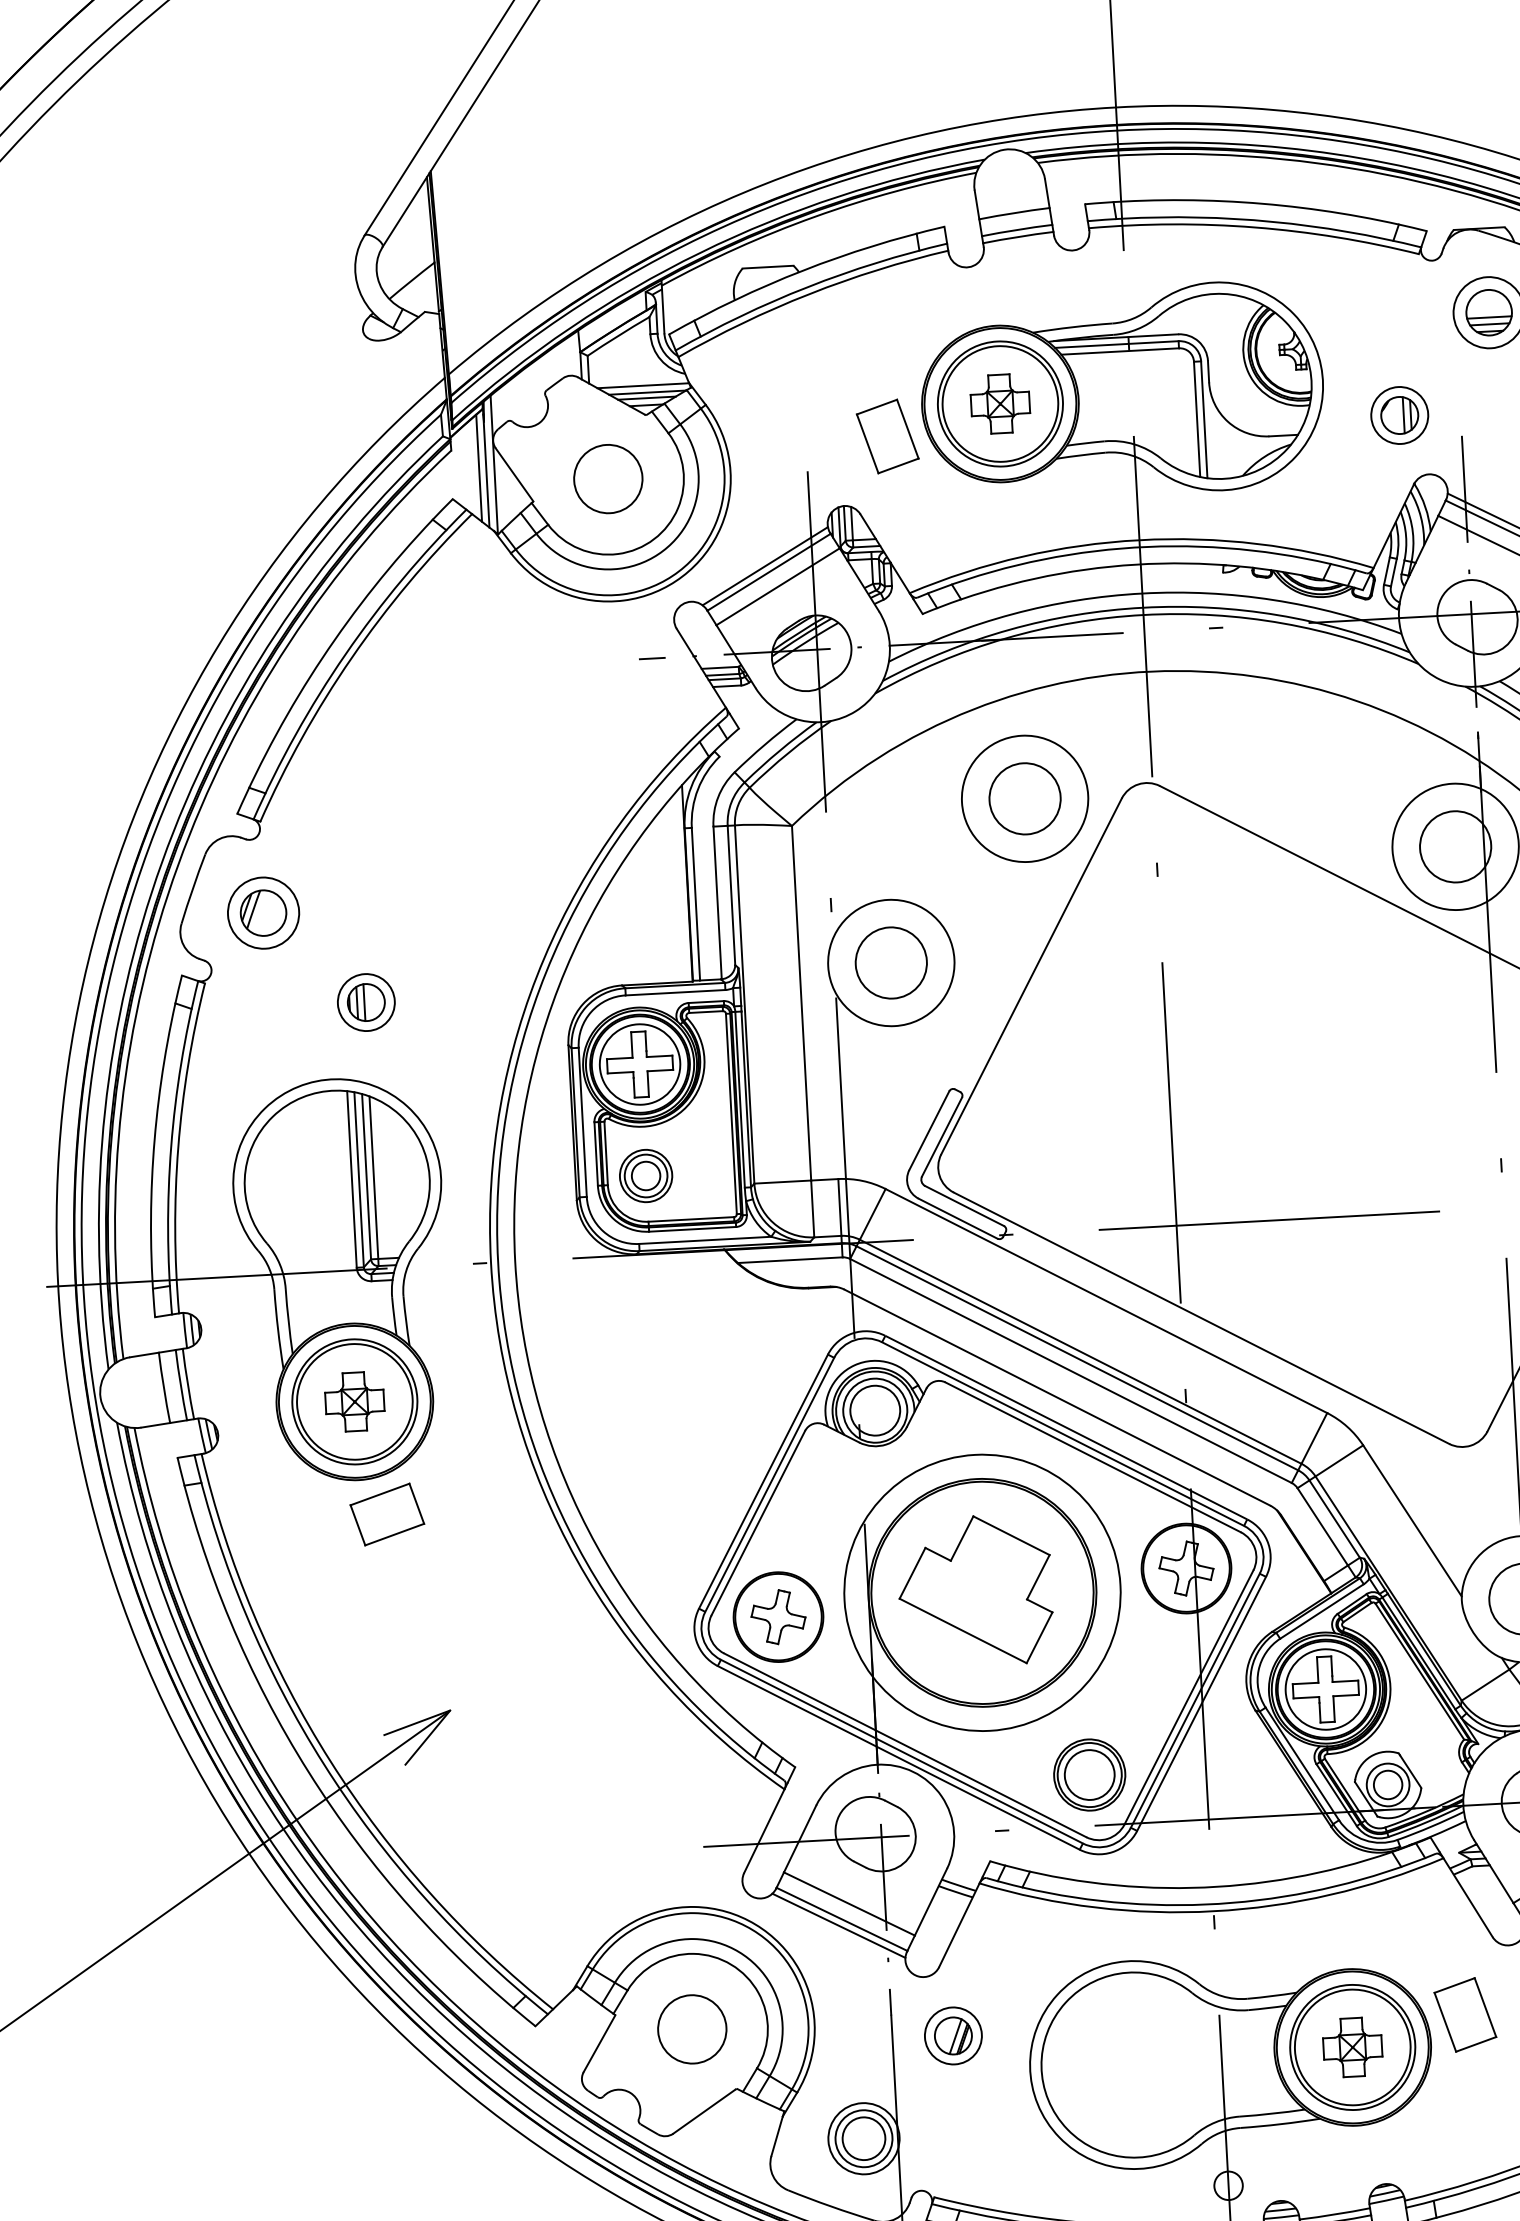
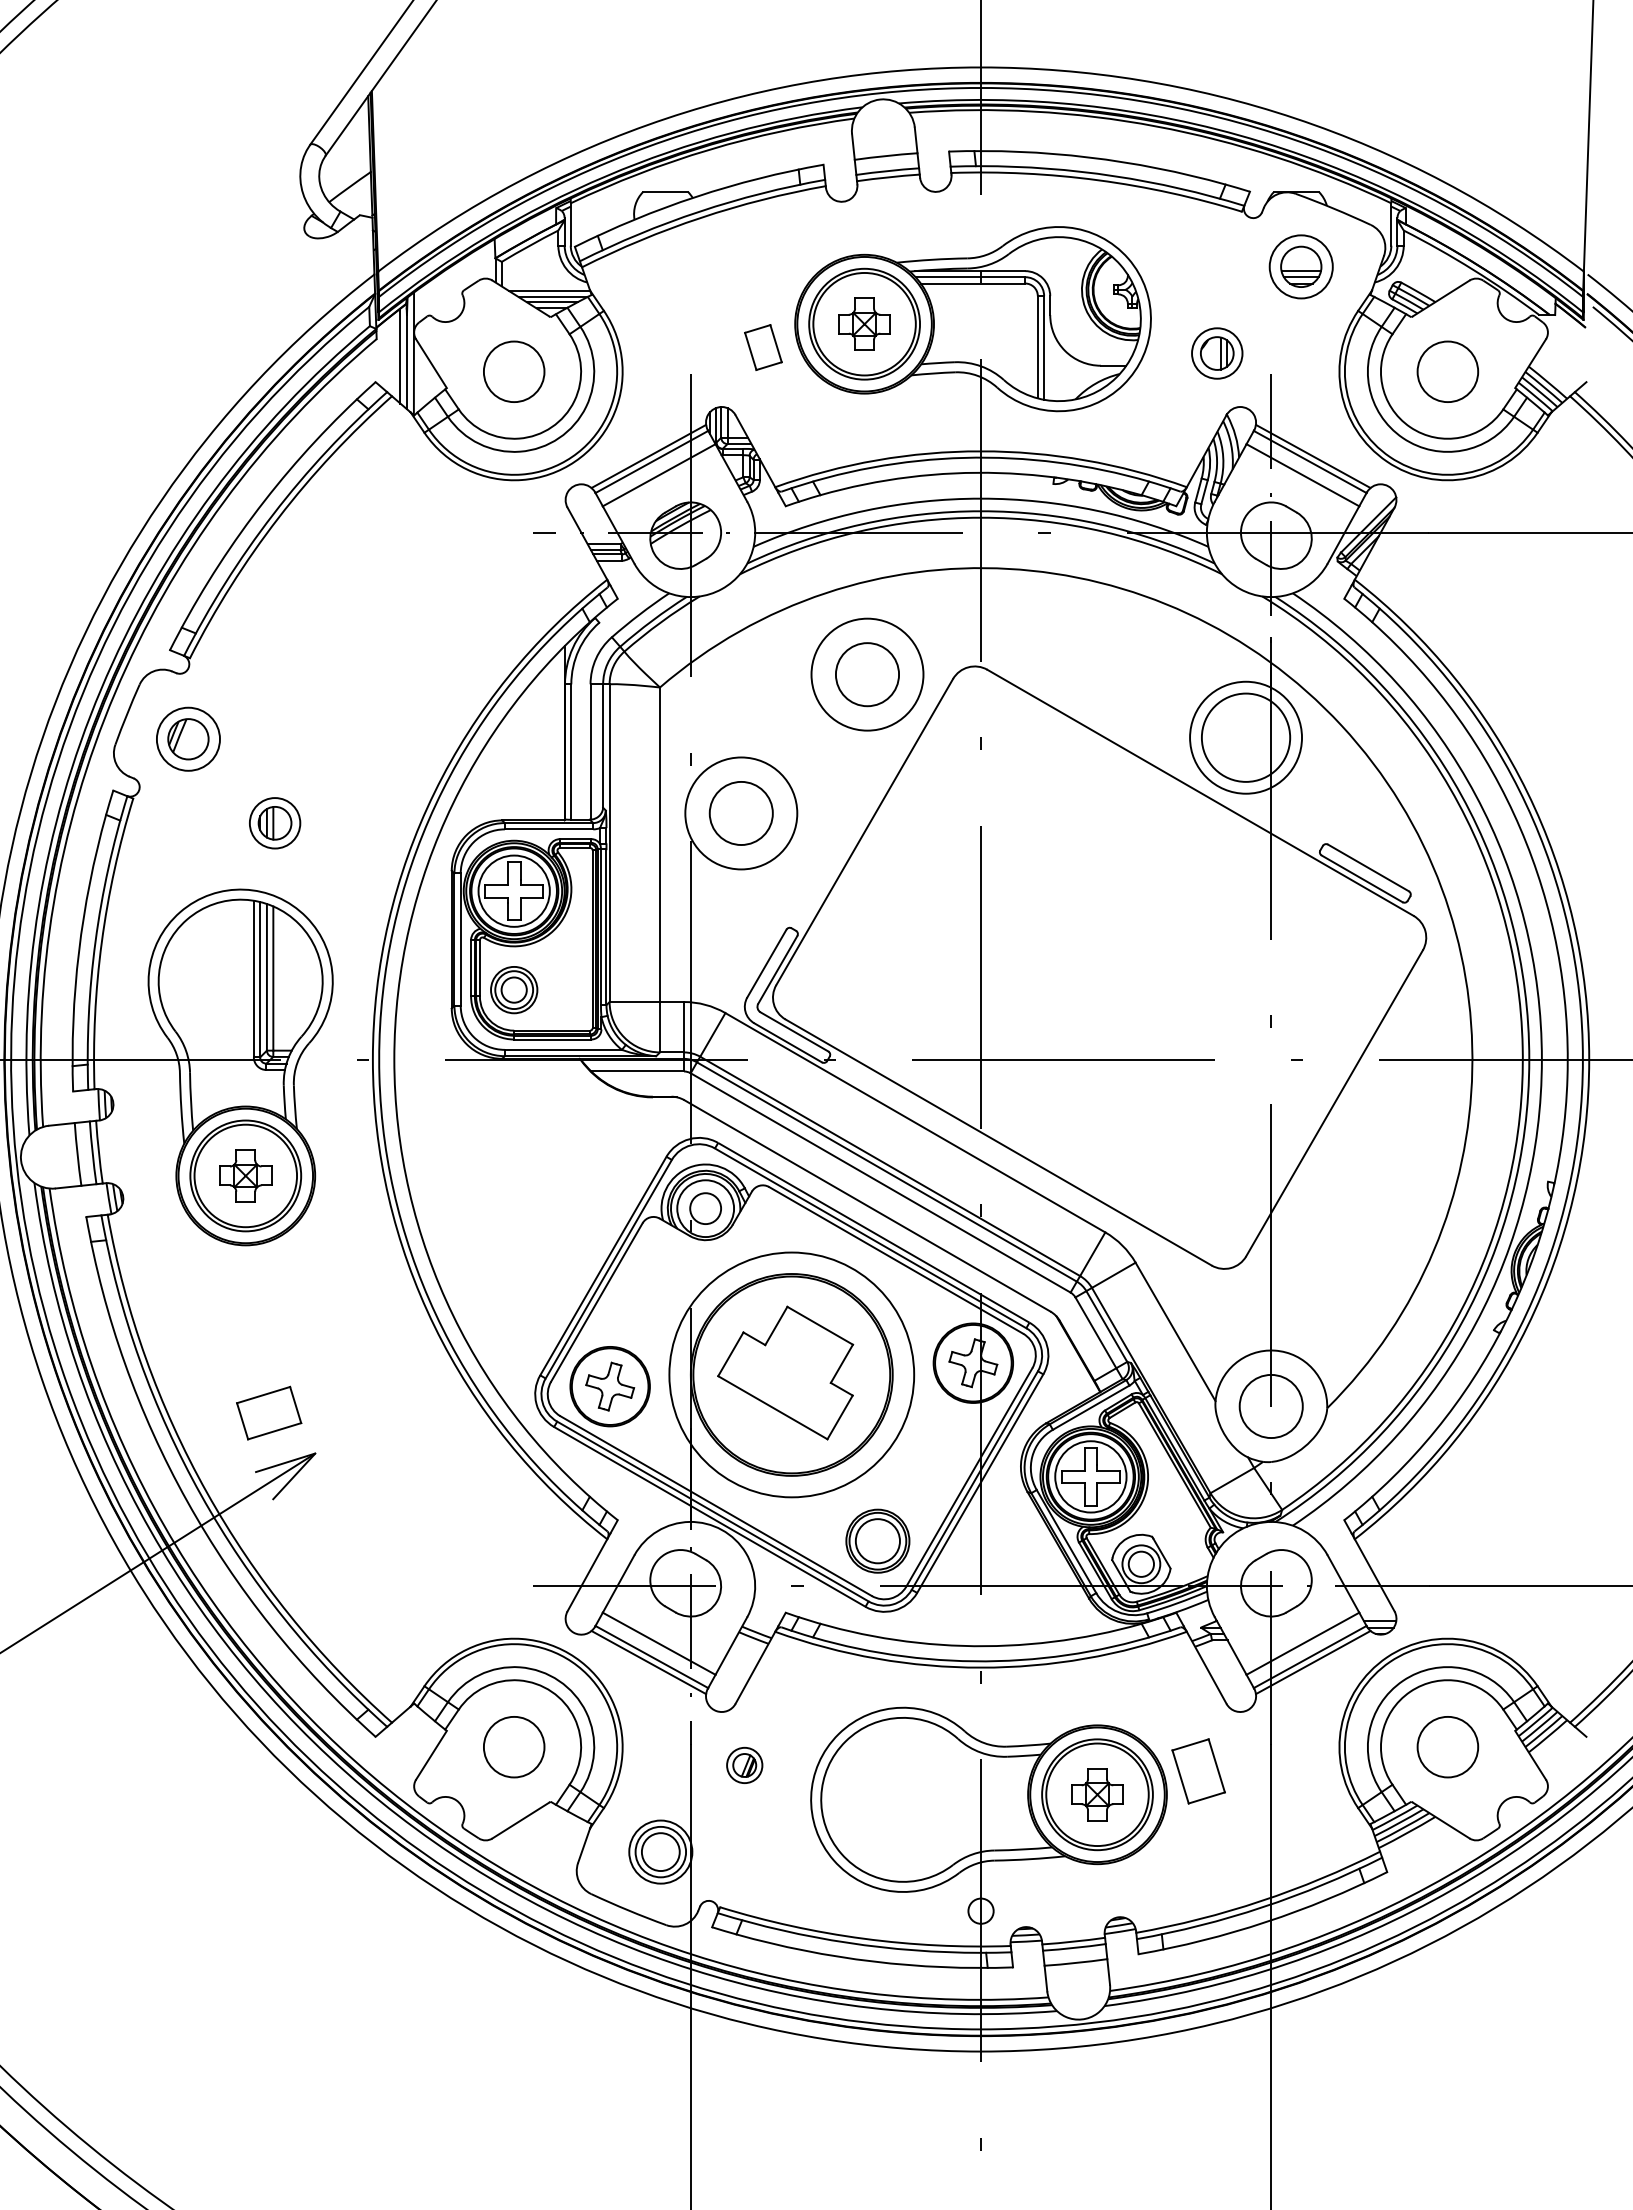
part: (887, 436) -> (763, 347), size x0.7
circle: (1455, 846) -> (1245, 737), size x1.4
circle: (875, 1410) -> (705, 1208), size x0.7
part: (387, 1513) -> (269, 1412), moved
part: (953, 2036) -> (744, 1765), size x0.7

